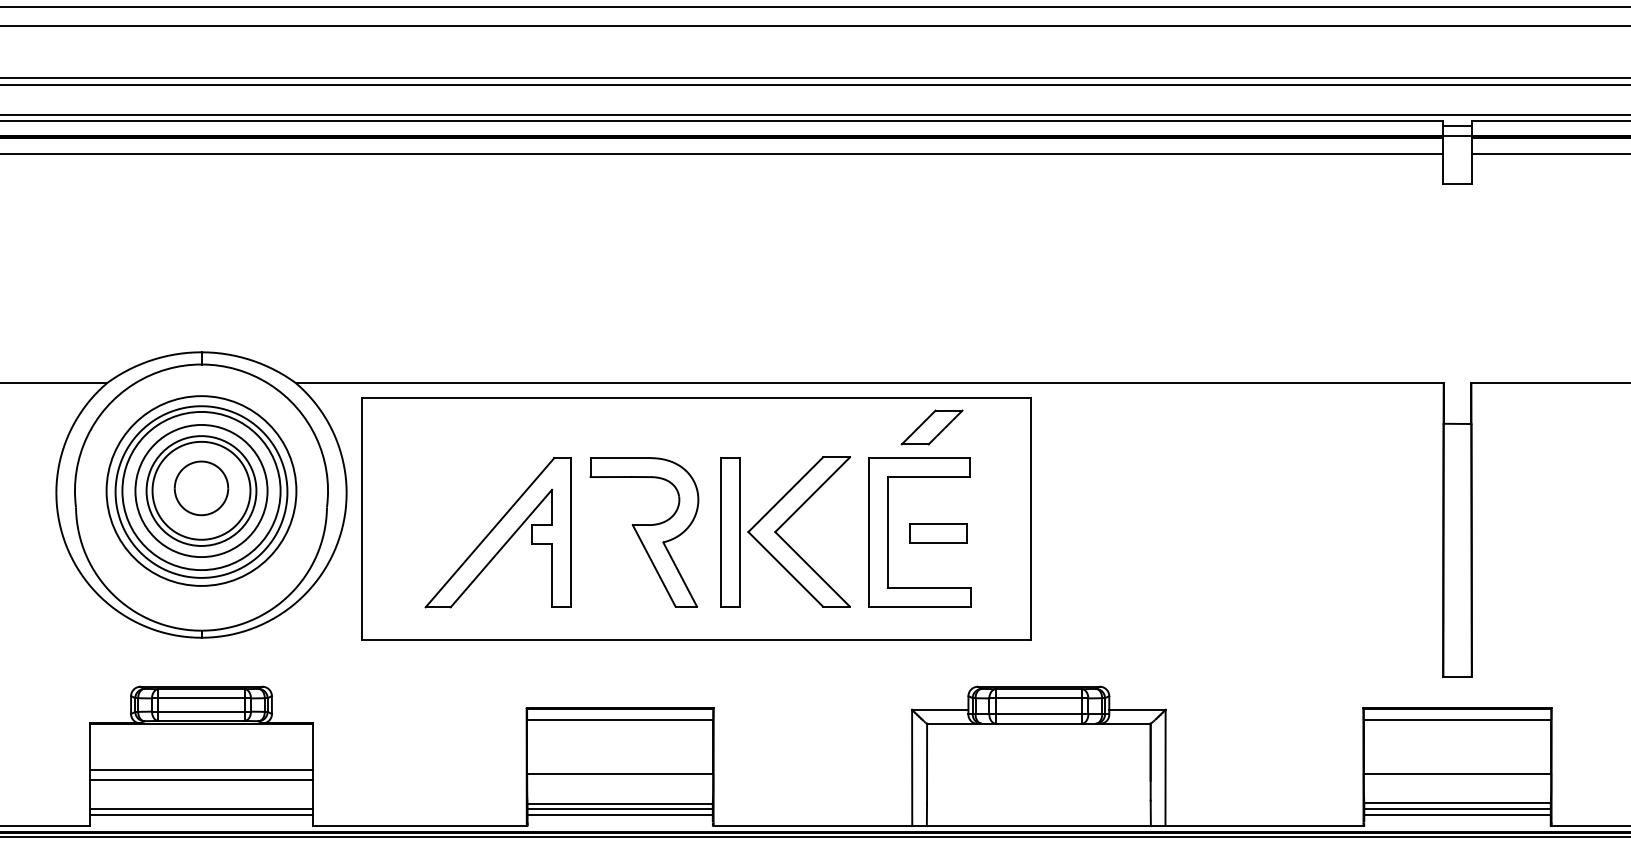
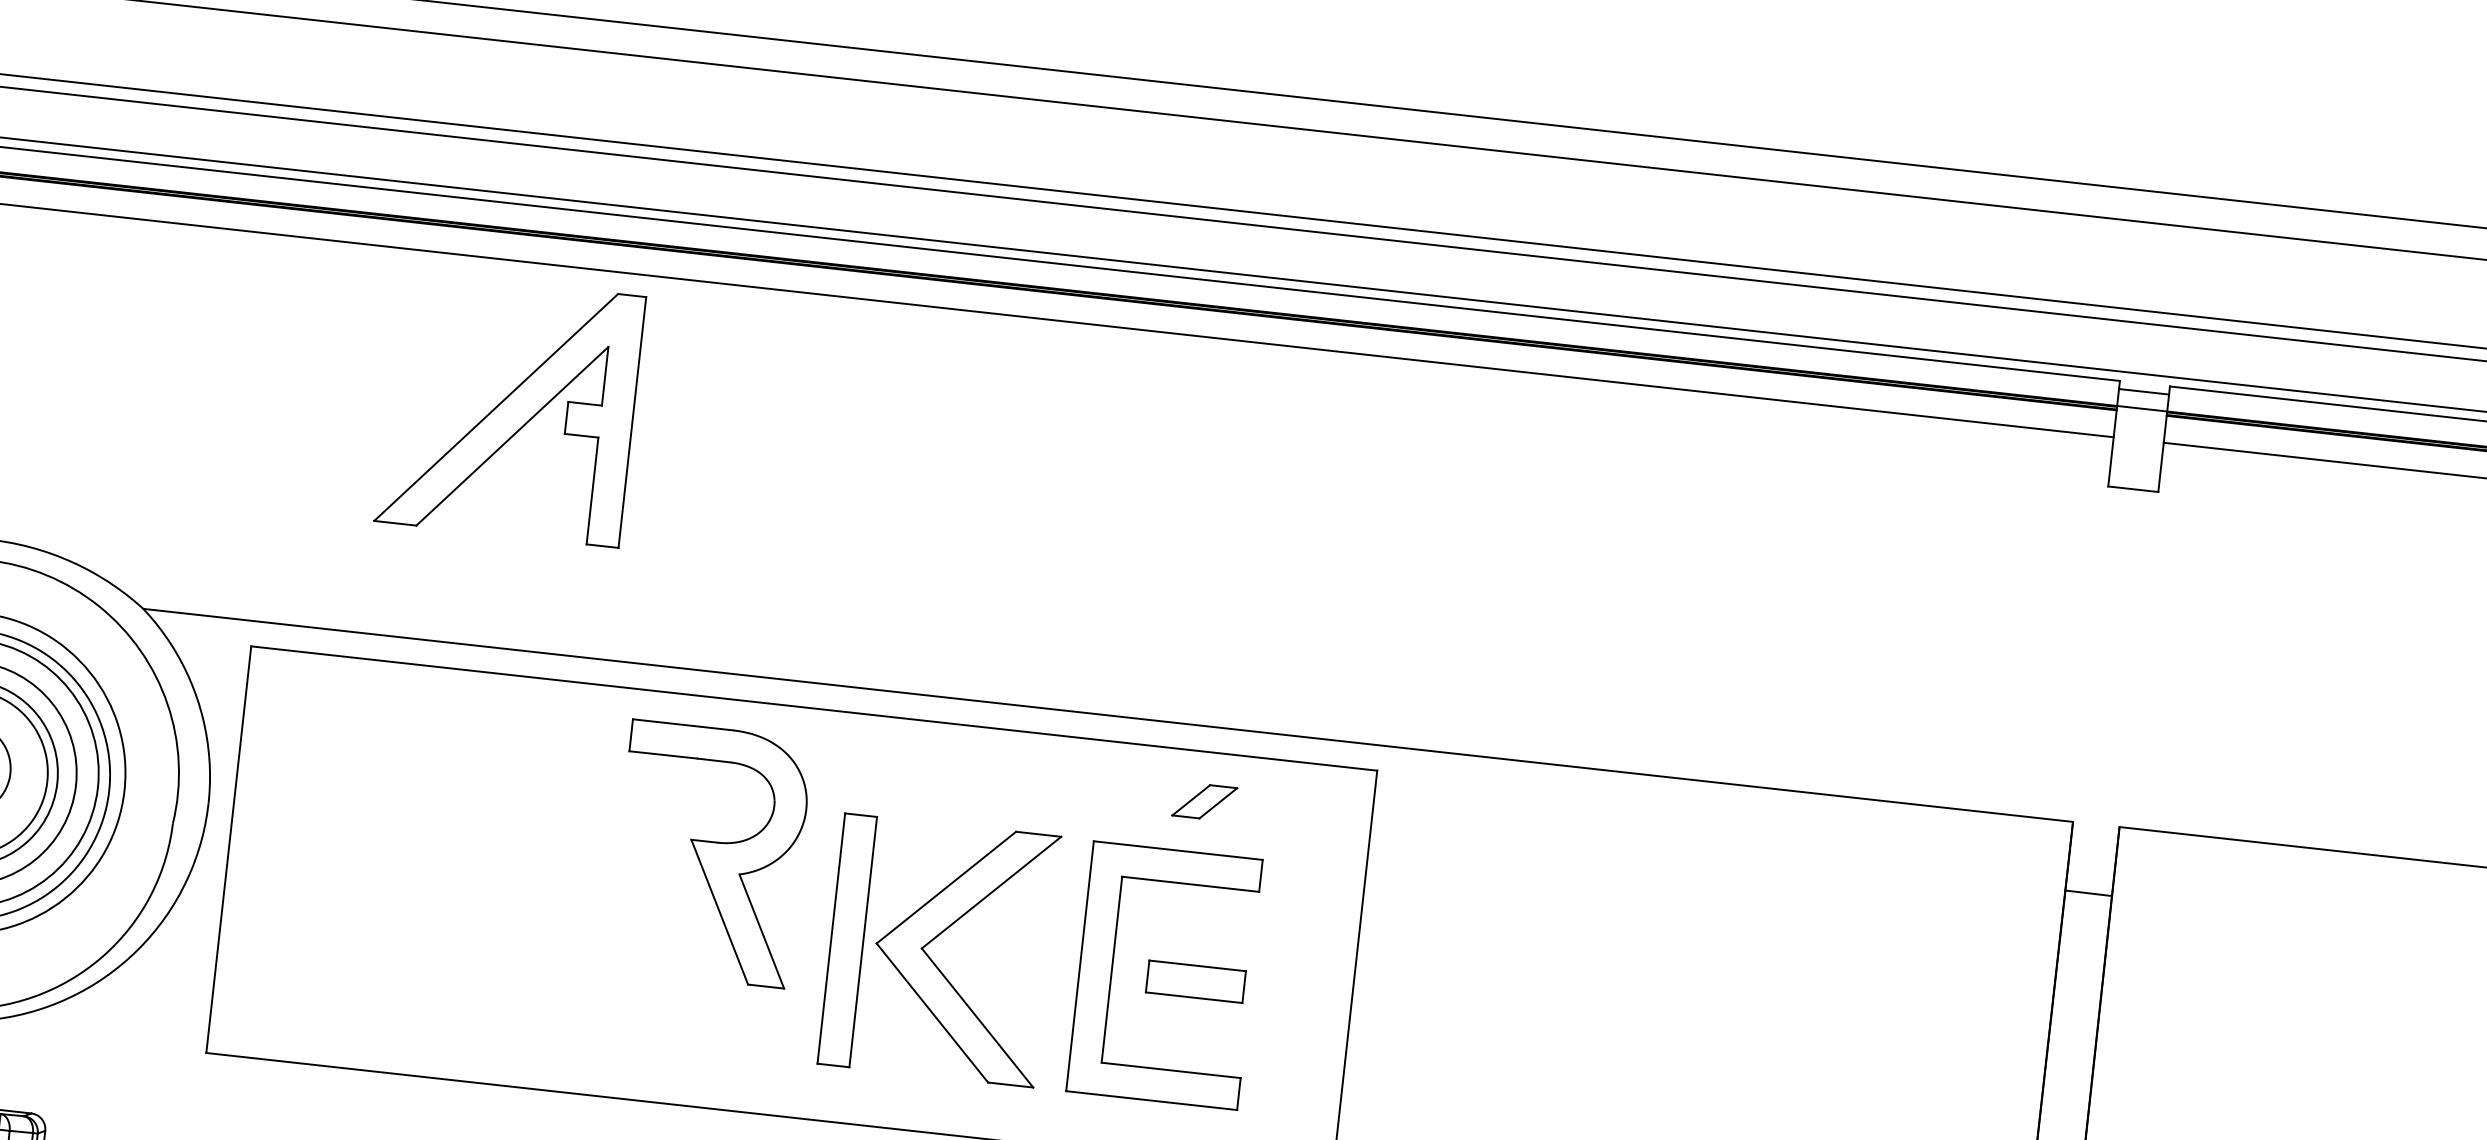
part: (931, 427) -> (1203, 801), size x0.6
part: (497, 532) -> (508, 408), moved
part: (644, 532) -> (709, 854), moved

